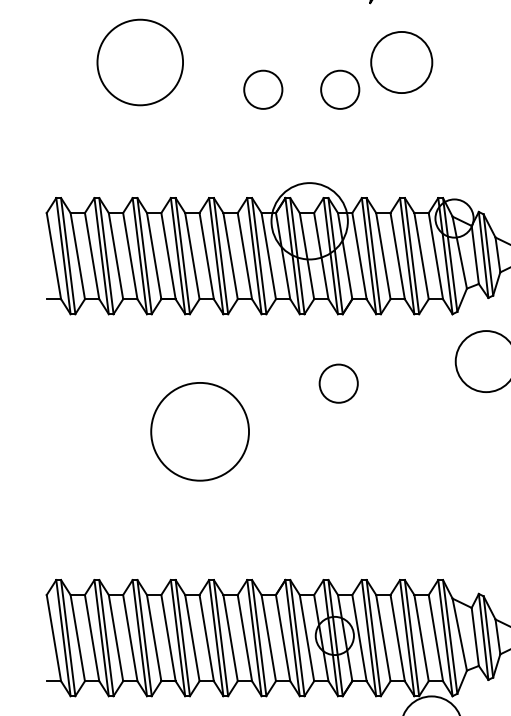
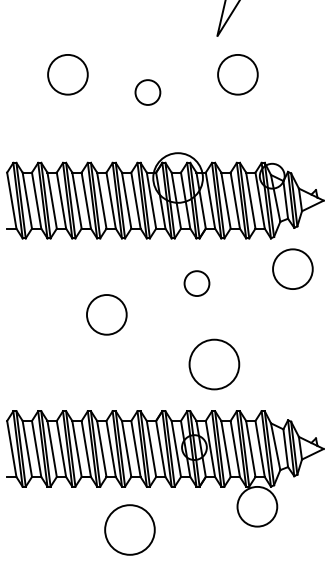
circle: (139, 62) -> (67, 74), size x0.71
circle: (339, 89) -> (197, 92), removed
circle: (199, 431) -> (106, 314), size x0.62
circle: (365, 508) -> (214, 364), added

